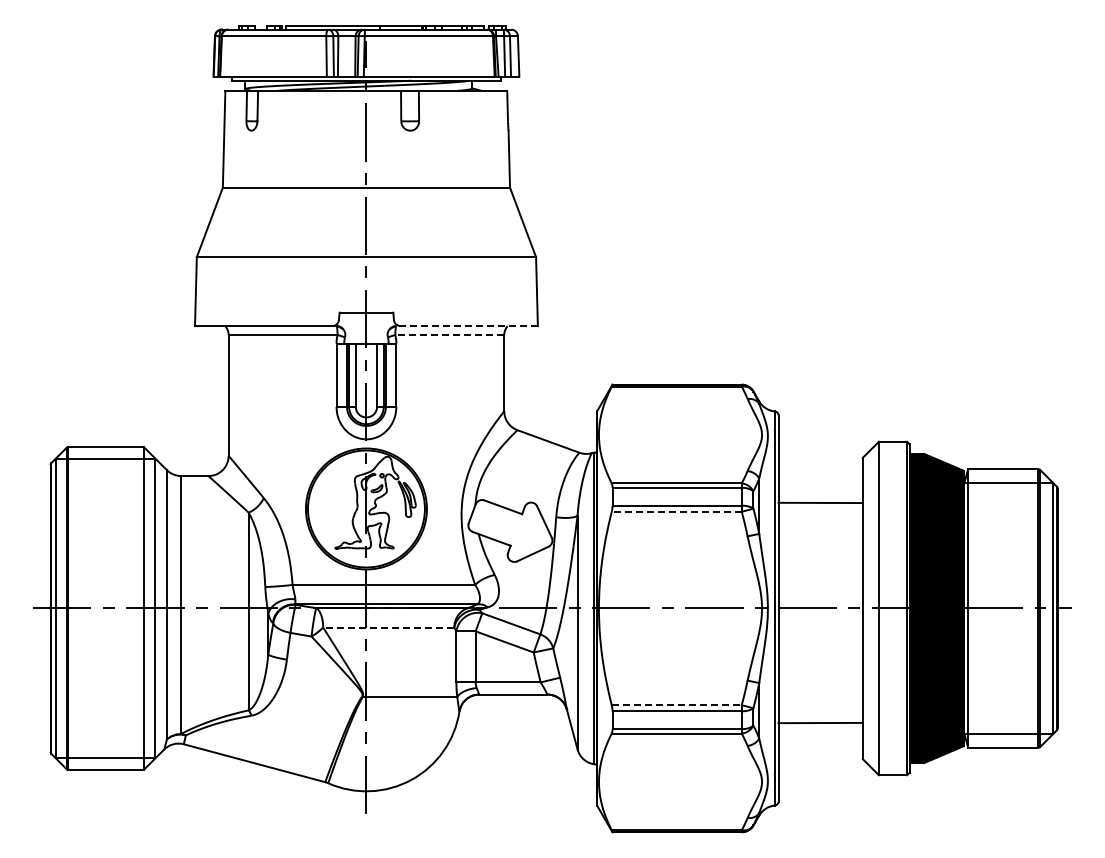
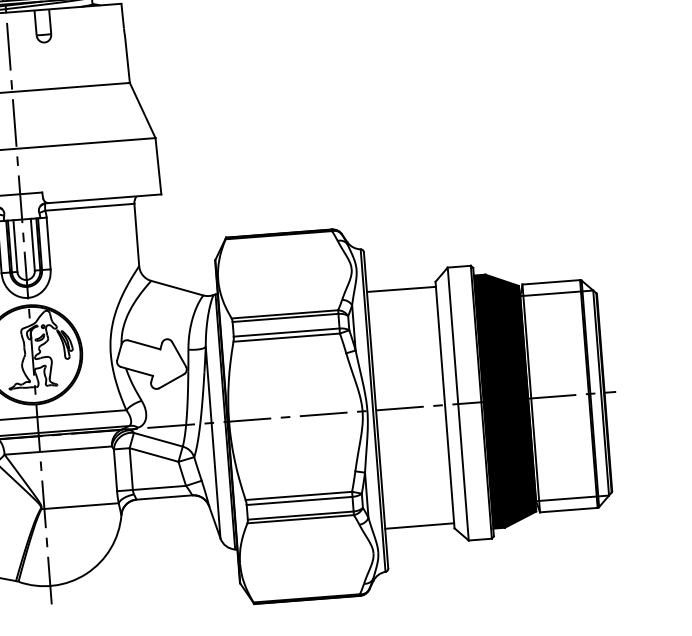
line: (466, 326) -> (102, 199), dashed -> solid
line: (449, 335) -> (89, 207), dashed -> solid
line: (820, 502) -> (401, 289), moved
line: (676, 511) -> (286, 337), dashed -> solid
line: (388, 627) -> (58, 450), dashed -> solid
line: (677, 705) -> (299, 496), dashed -> solid
line: (820, 722) -> (419, 525), moved

